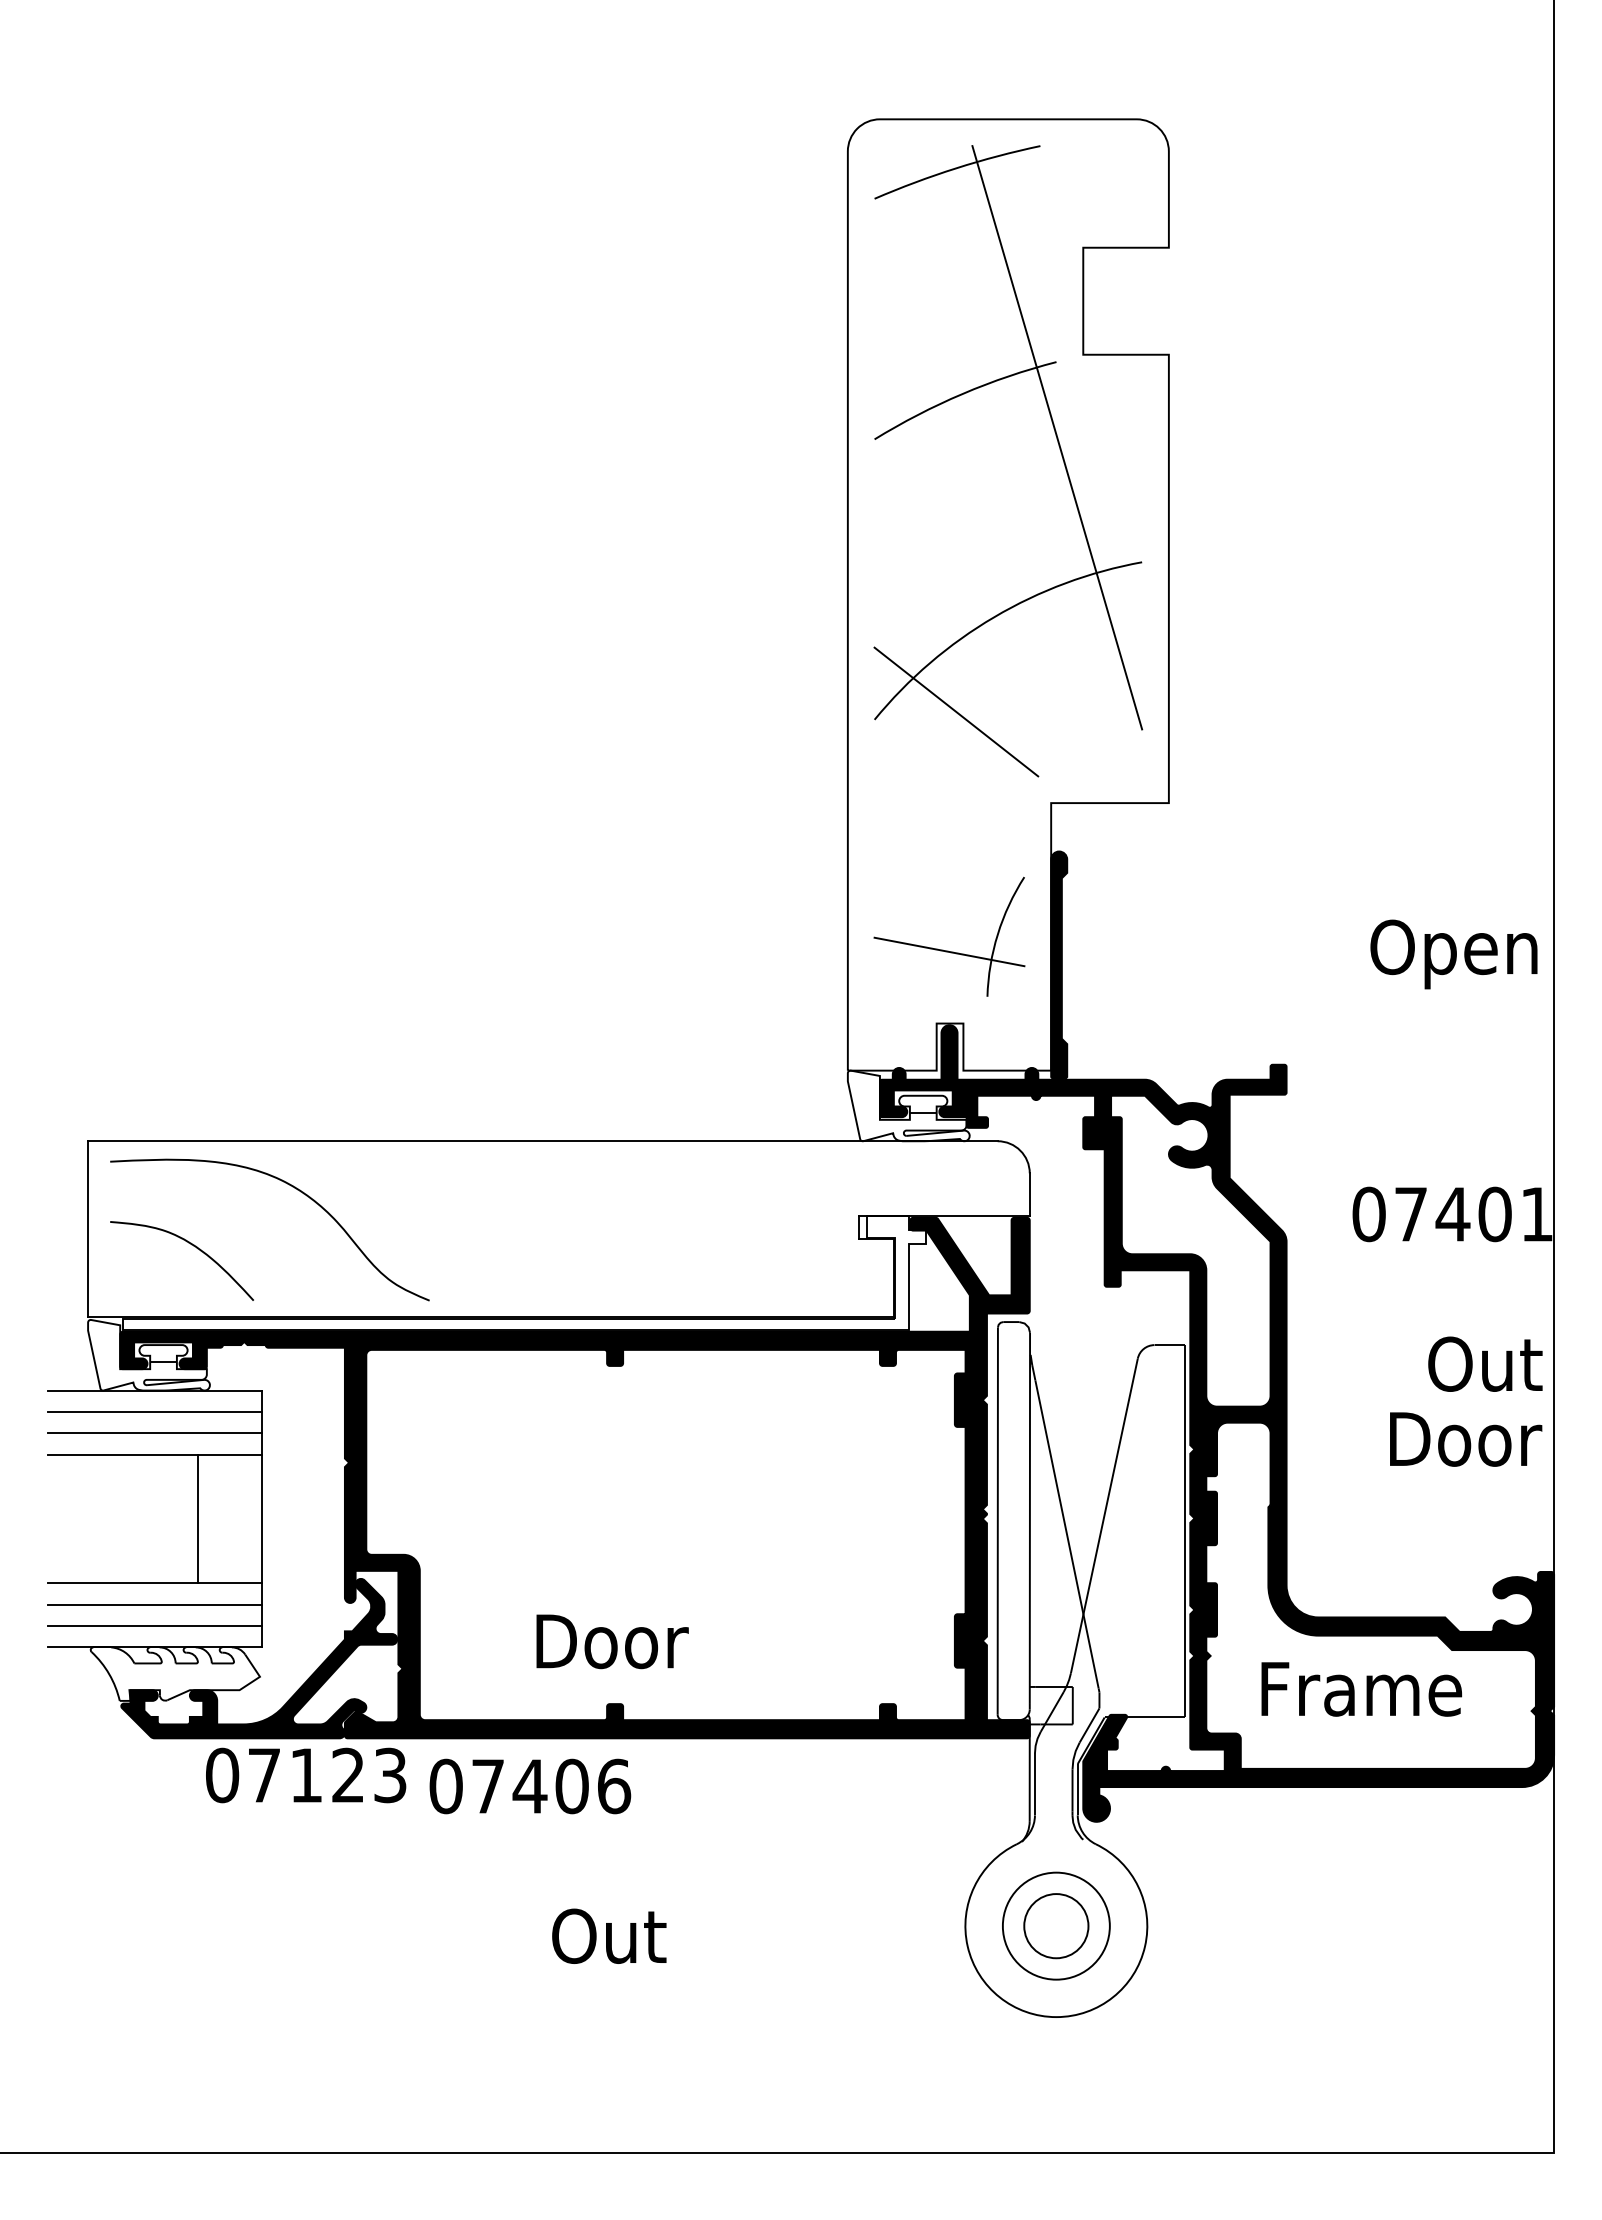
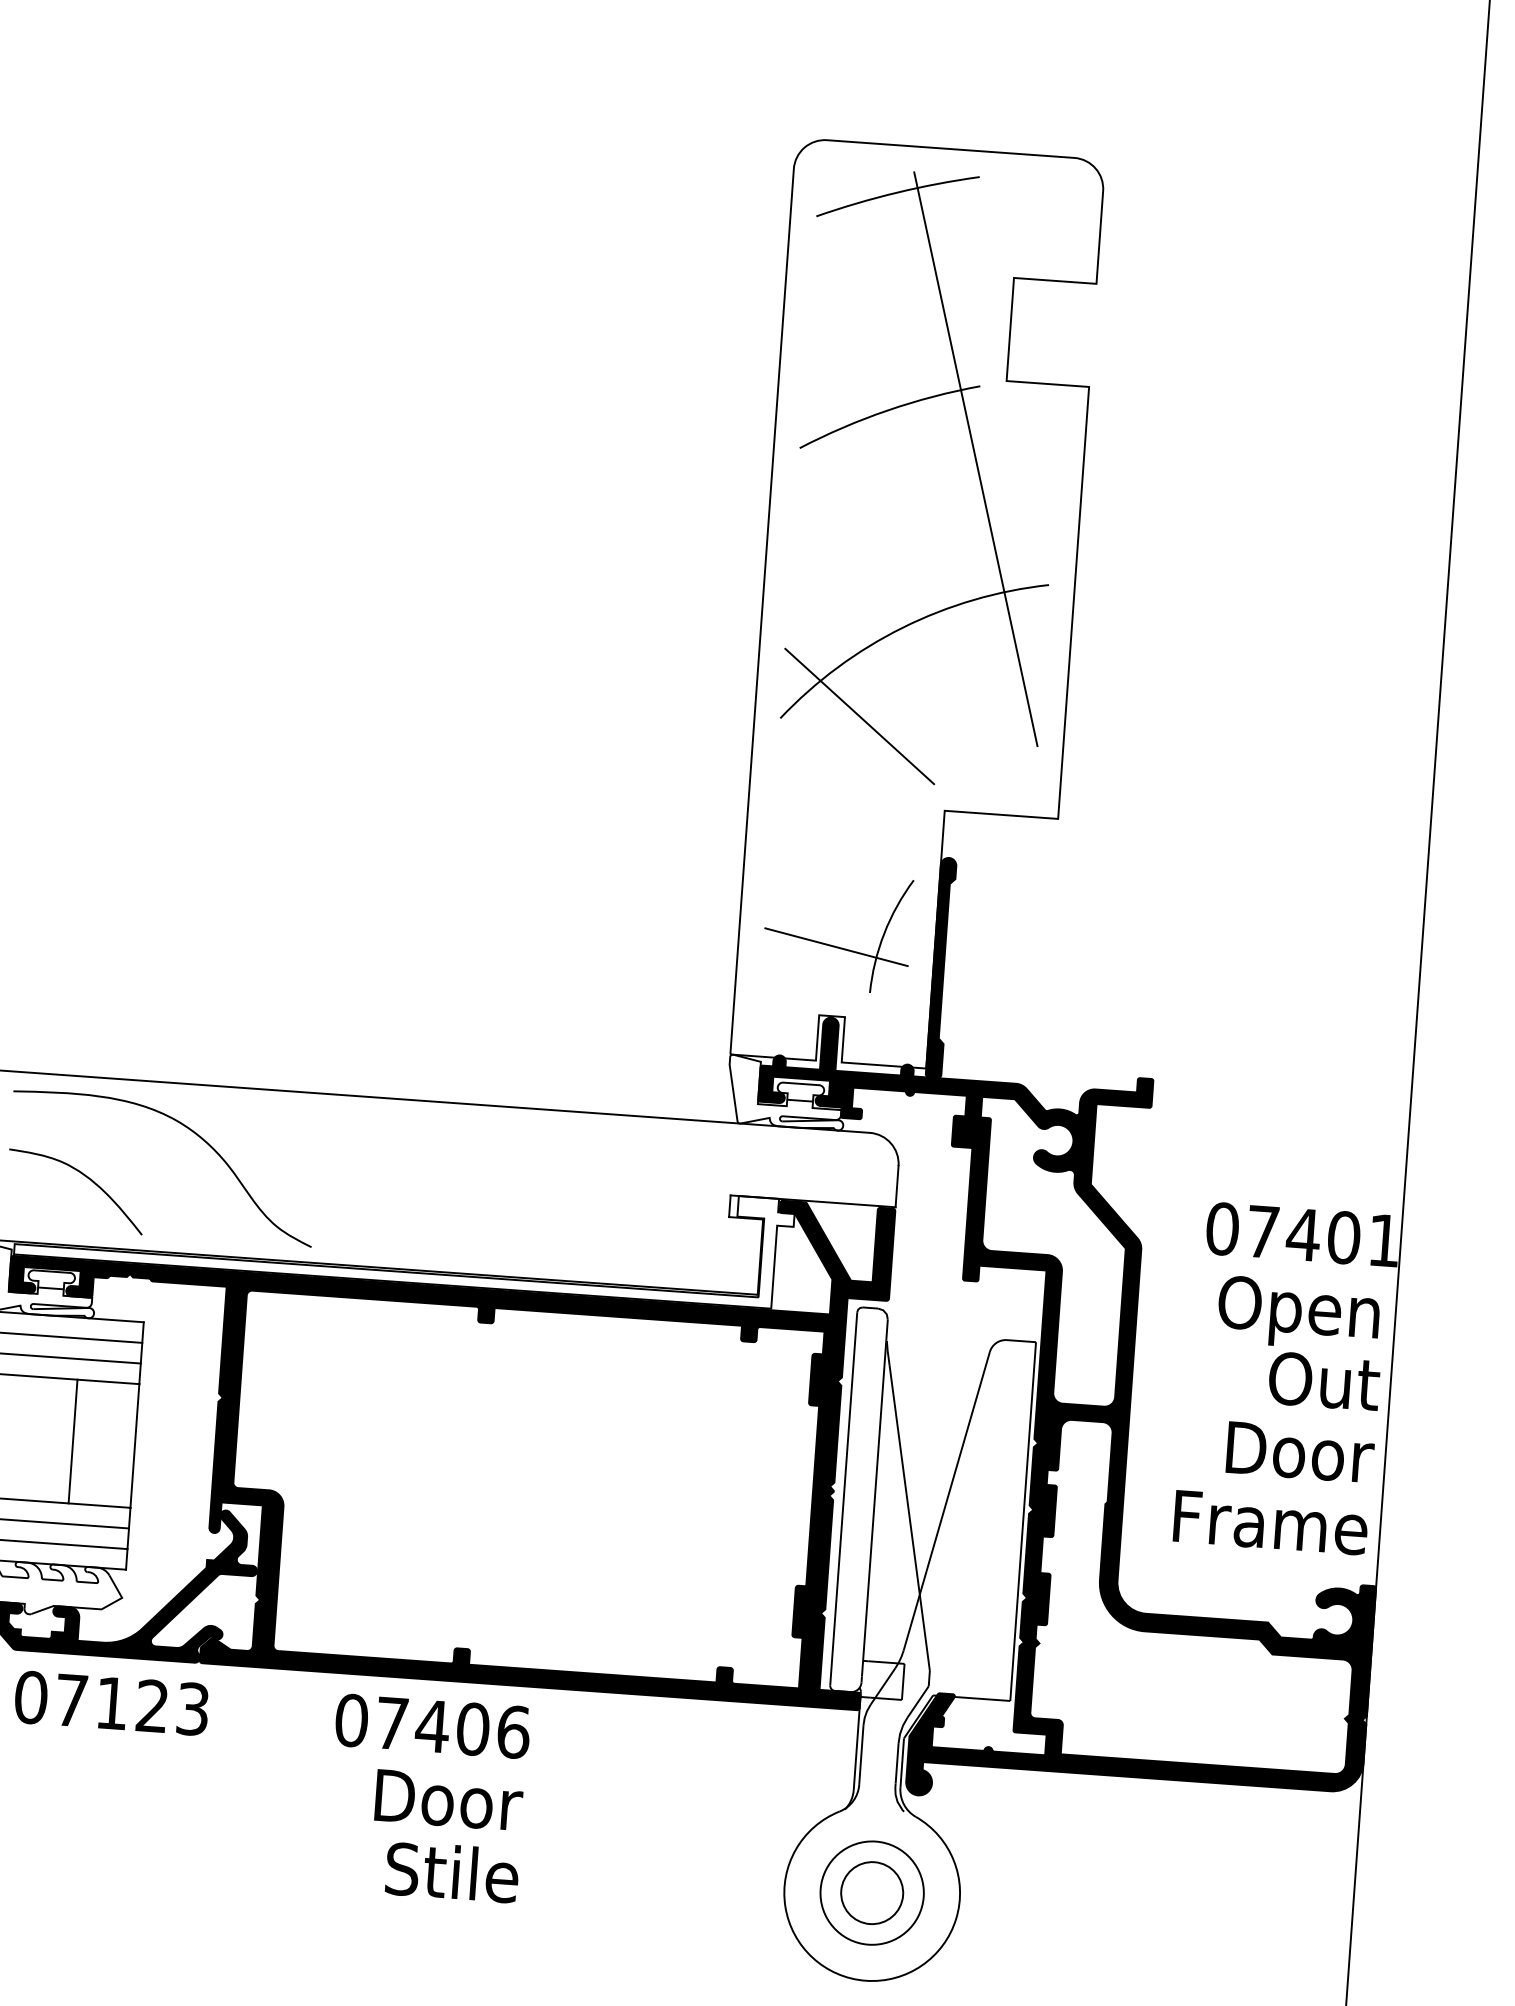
text: (1453, 954) -> (1298, 1313), moved
text: (612, 1641) -> (449, 1800), moved
text: (1361, 1689) -> (1270, 1523), moved
text: (306, 1775) -> (112, 1703), moved
text: (530, 1786) -> (433, 1726), moved
text: (620, 1935) -> (451, 1872), Out -> Stile

